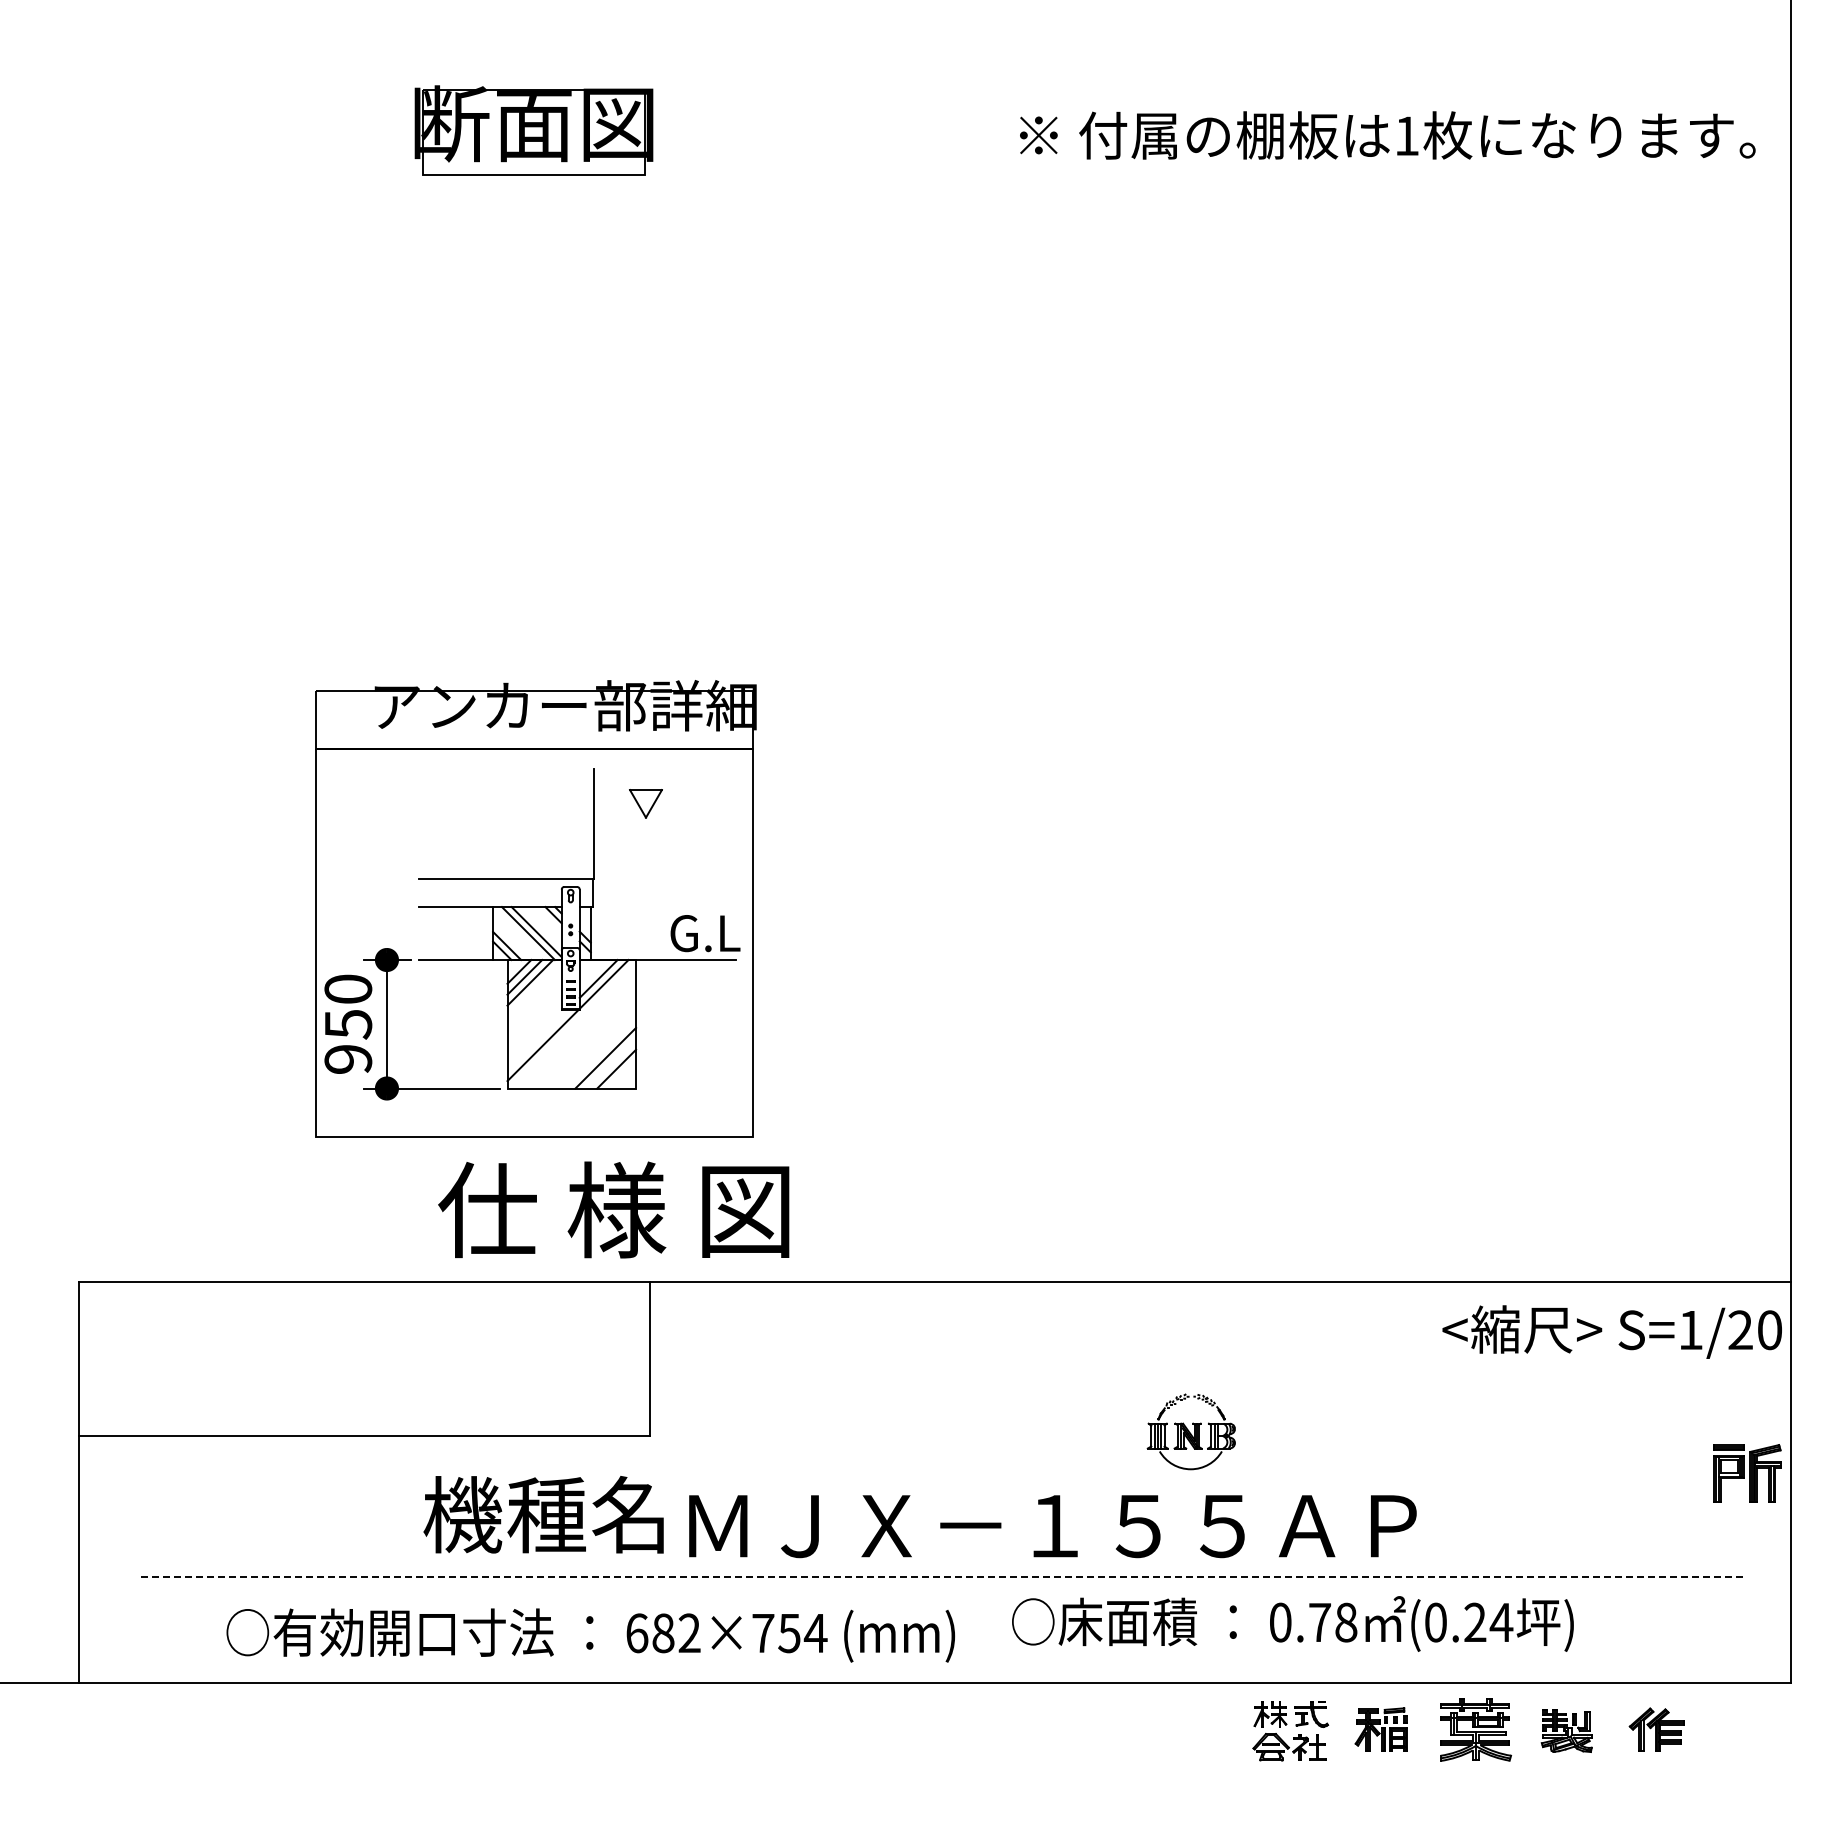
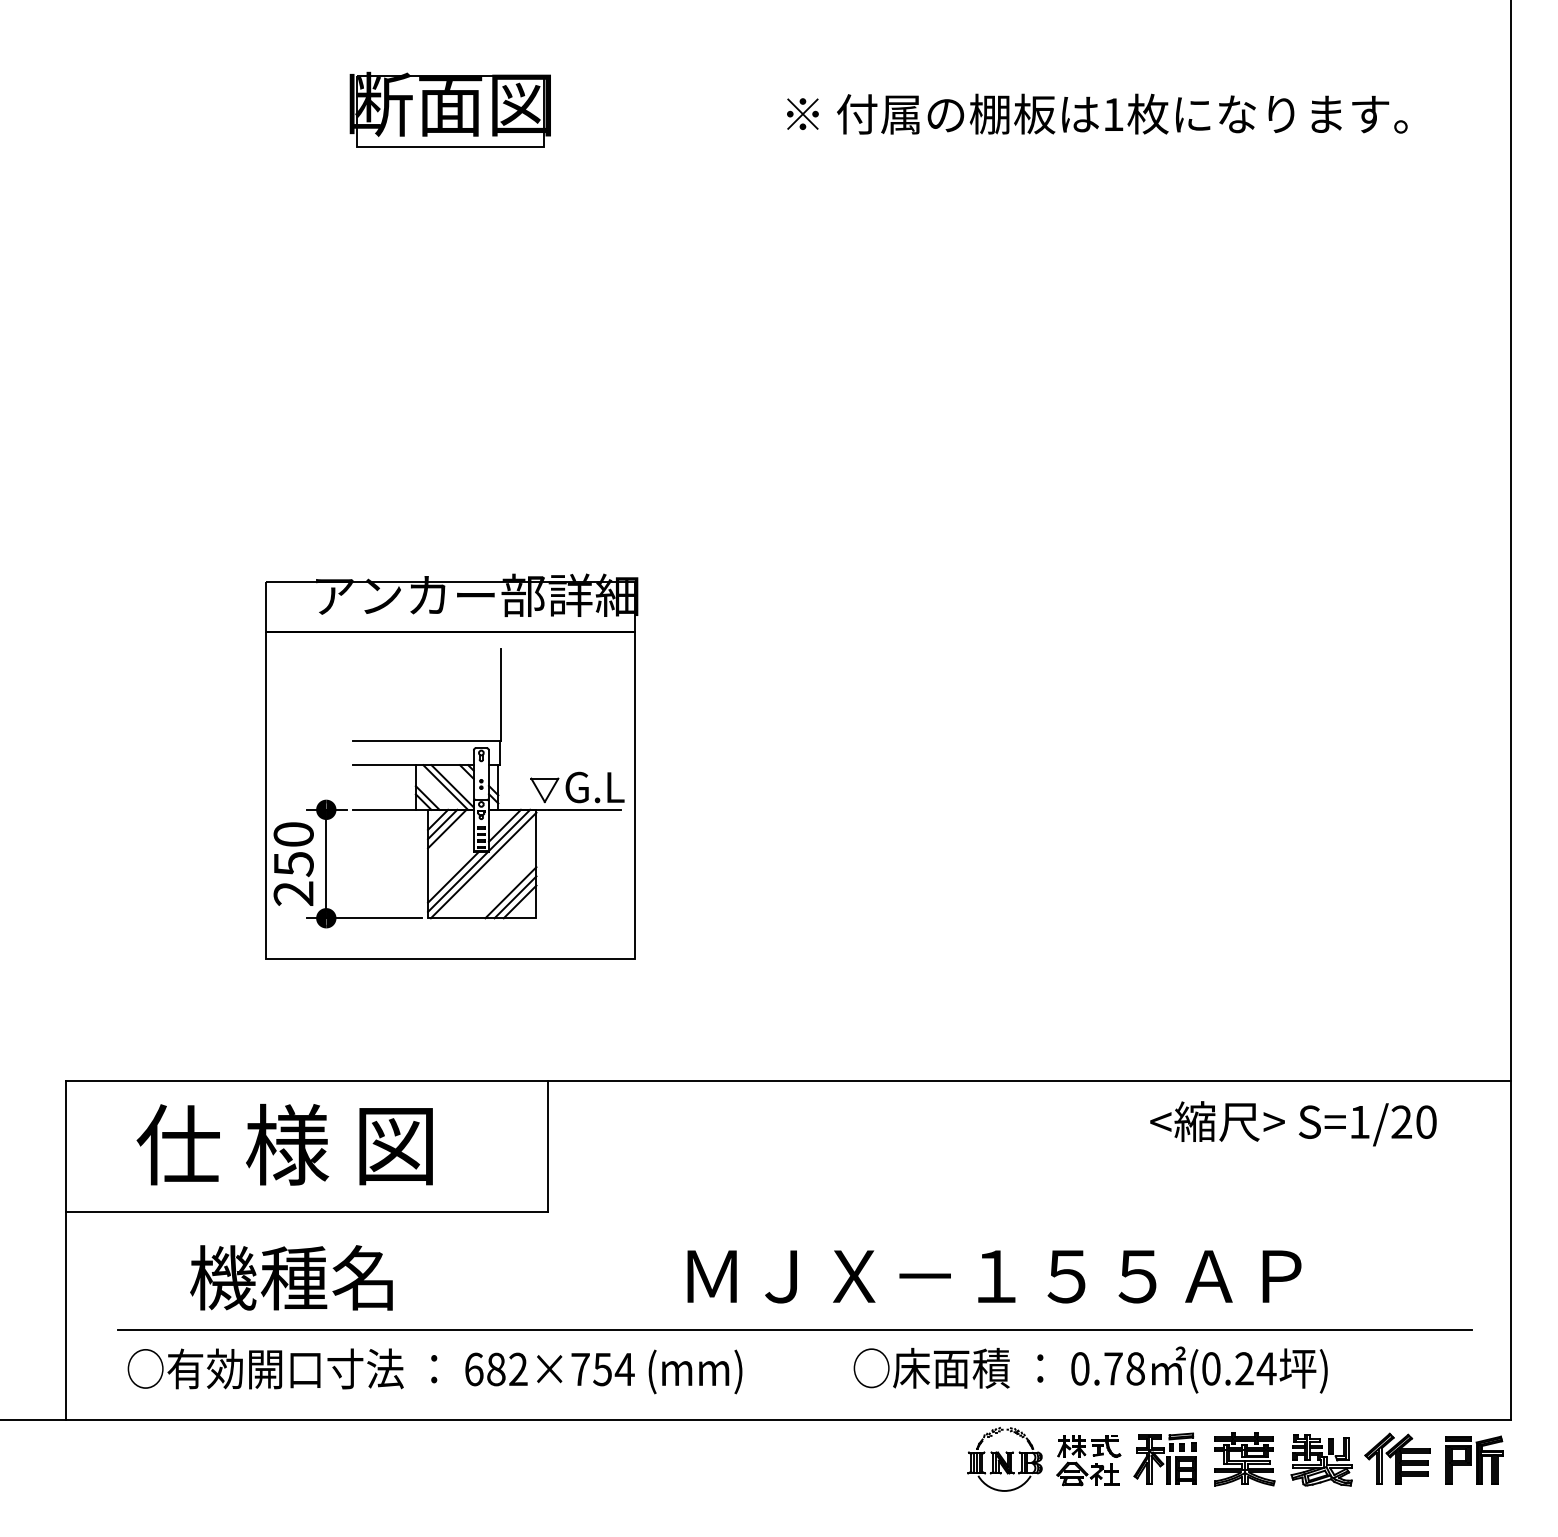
text: (1387, 135) -> (1097, 114), moved
part: (645, 803) -> (544, 790), moved
line: (573, 1025) -> (483, 865), added
line: (537, 1040) -> (453, 877), added
text: (348, 1059) -> (293, 893), 950 -> 250
line: (611, 1063) -> (515, 897), added
text: (613, 1209) -> (284, 1144), moved
text: (1611, 1331) -> (1292, 1123), moved
part: (1190, 1431) -> (1004, 1459), moved
part: (1747, 1473) -> (1474, 1460), moved
text: (543, 1514) -> (291, 1277), moved
text: (1052, 1526) -> (994, 1276), moved
line: (943, 1576) -> (795, 1329), dashed -> solid
text: (590, 1635) -> (434, 1371), moved
part: (1380, 1729) -> (1164, 1459), size x1.43
part: (1656, 1729) -> (1397, 1459), size x1.43
part: (1566, 1730) -> (1321, 1459), size x1.43

